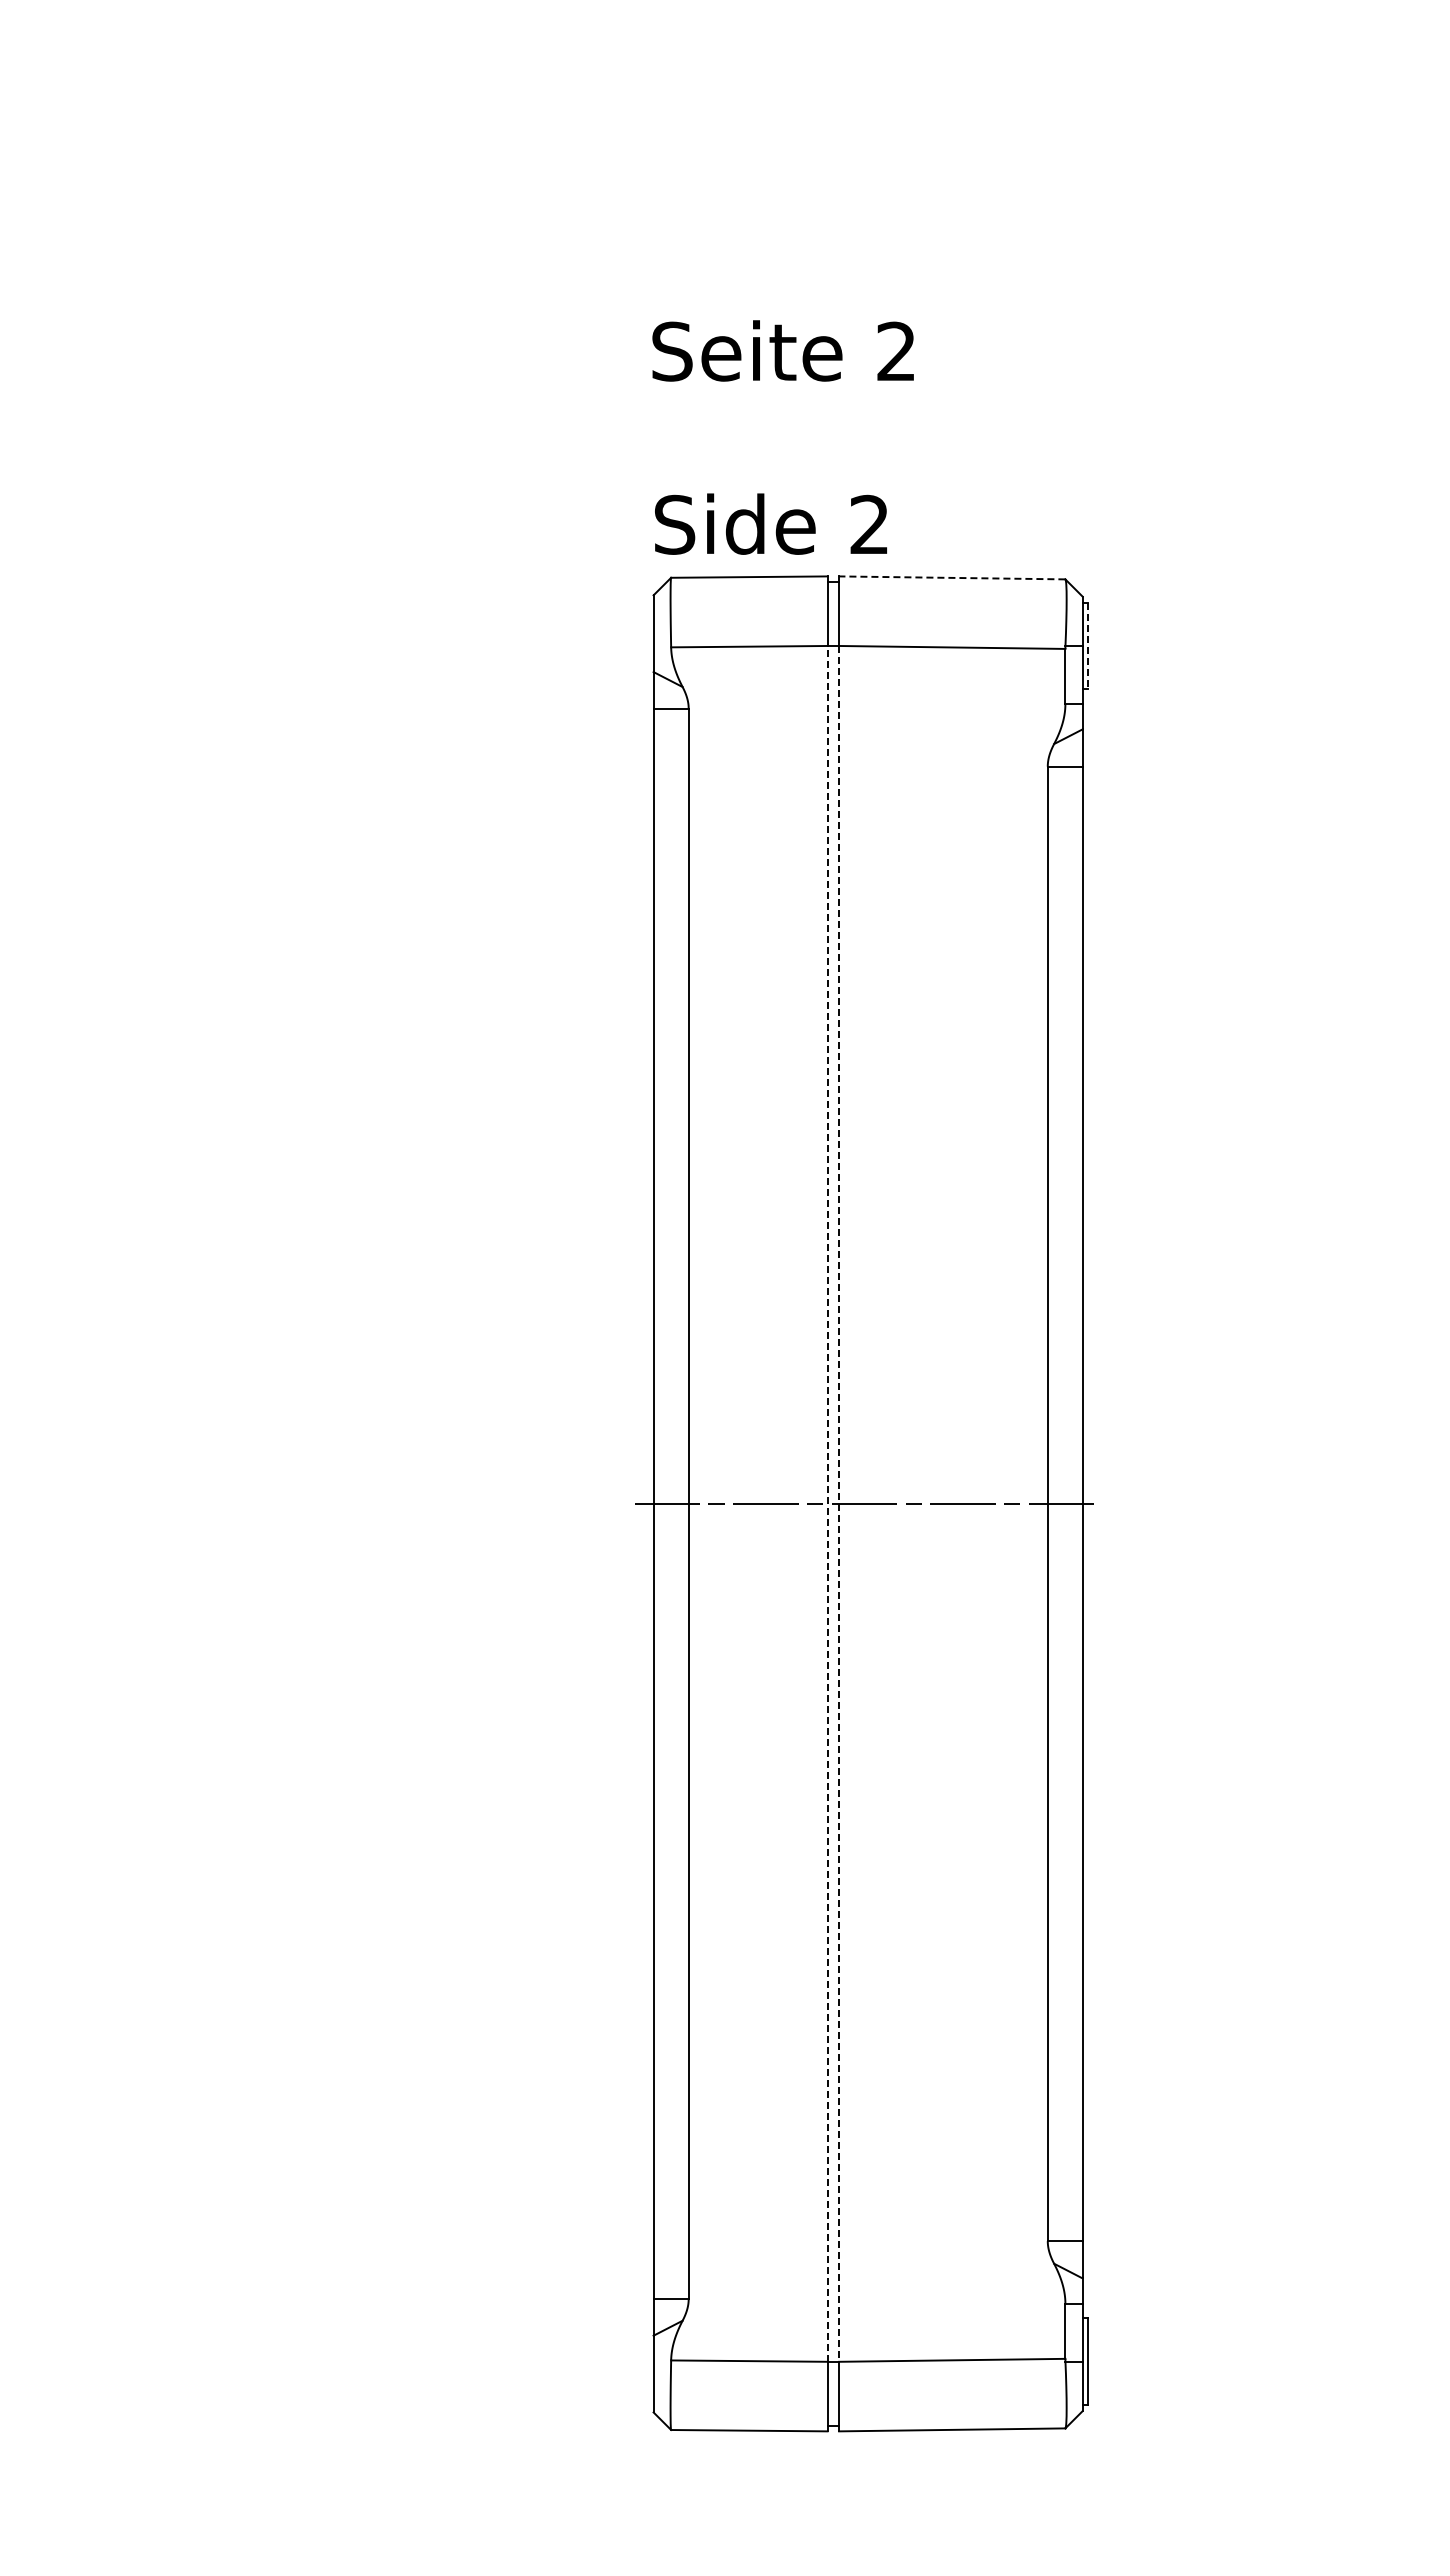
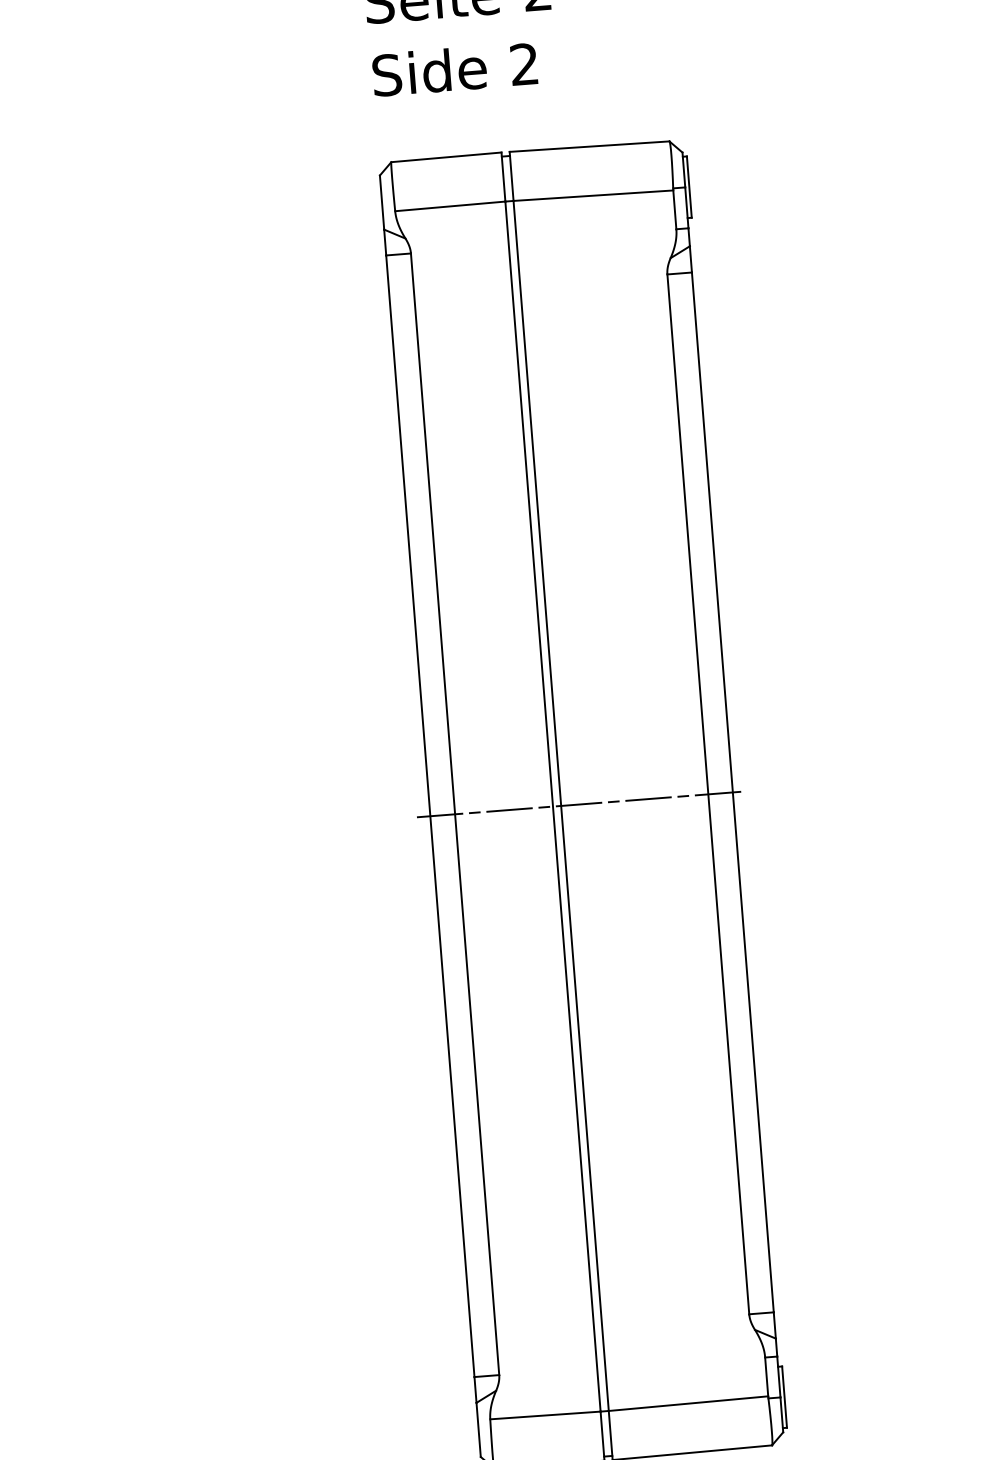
text: (770, 523) -> (454, 69), moved
line: (951, 577) -> (589, 146), dashed -> solid
line: (1088, 646) -> (689, 187), dashed -> solid
line: (827, 1503) -> (552, 806), dashed -> solid
line: (839, 1503) -> (561, 805), dashed -> solid

